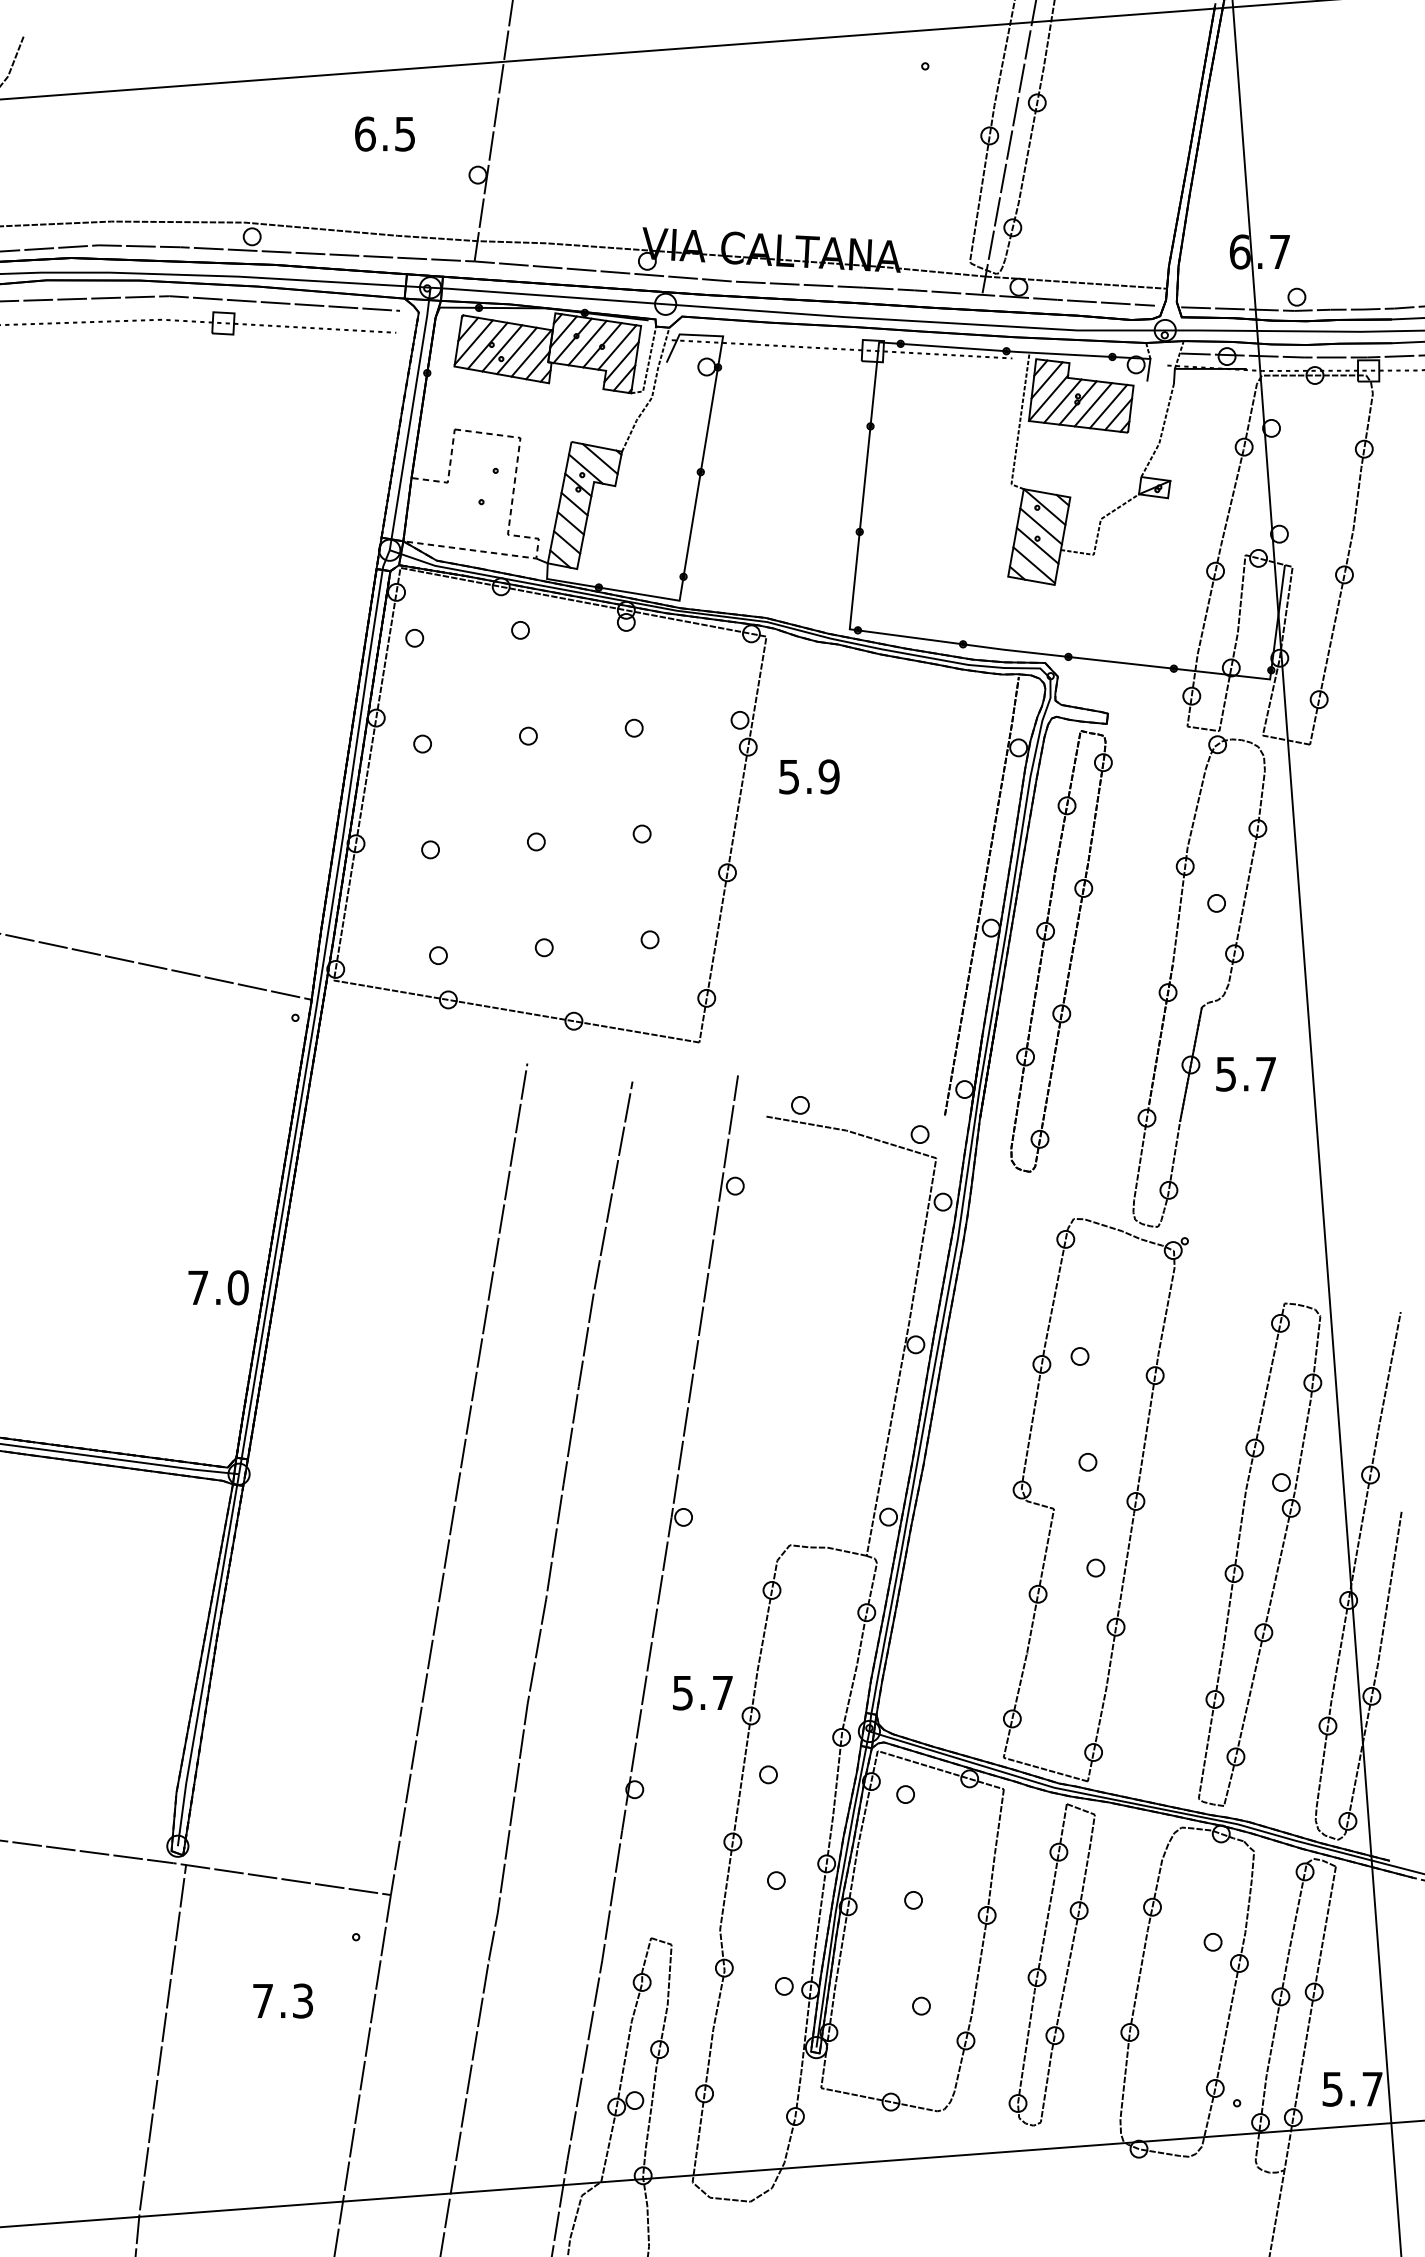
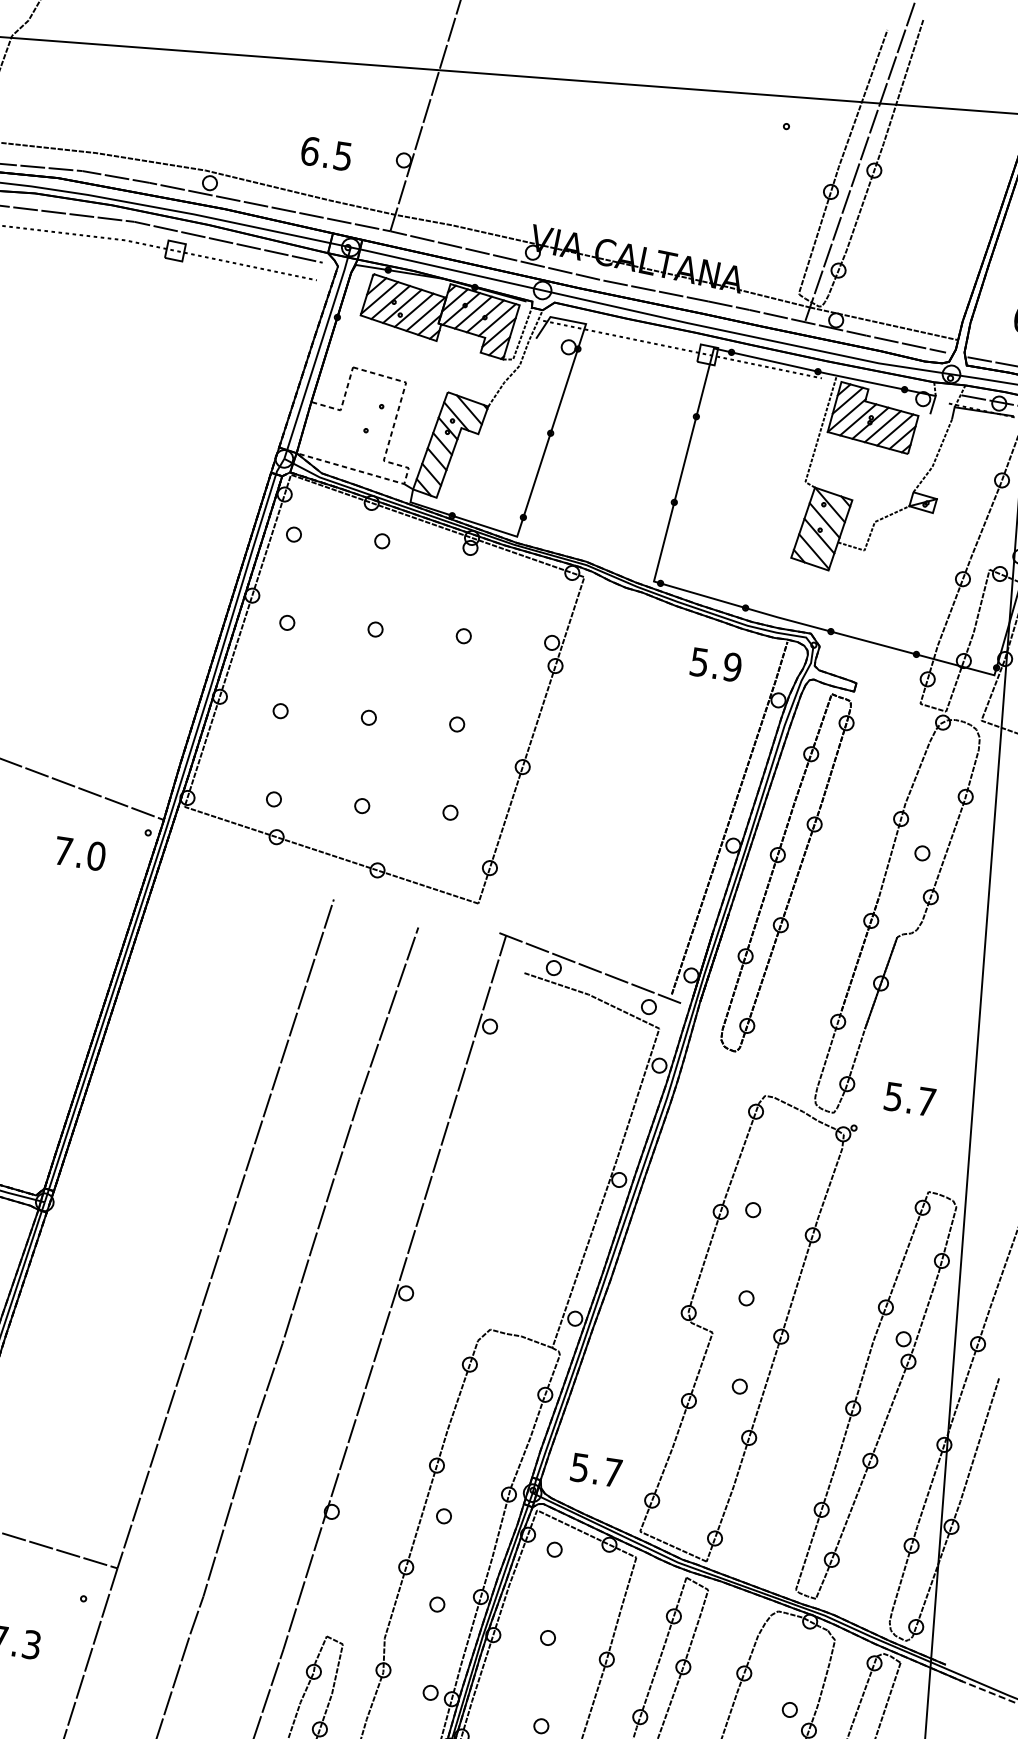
text: (384, 133) -> (326, 153), moved
text: (809, 776) -> (716, 664), moved
text: (1245, 1074) -> (909, 1099), moved
line: (845, 1099) -> (591, 968), added
text: (218, 1287) -> (80, 853), moved
text: (702, 1693) -> (596, 1470), moved

